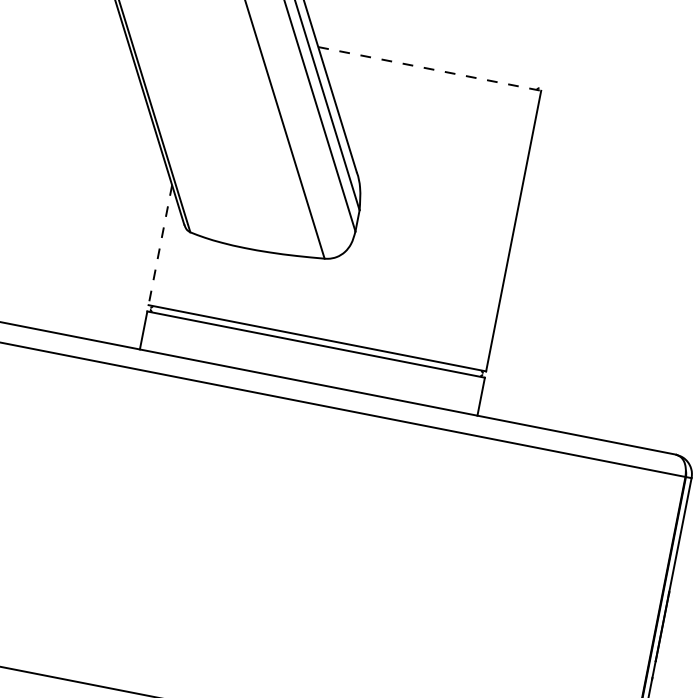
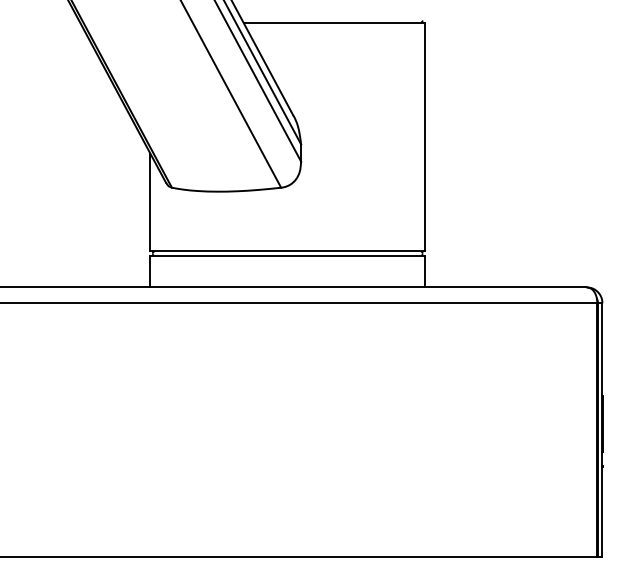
line: (430, 68) -> (334, 22), dashed -> solid
line: (160, 245) -> (150, 202), dashed -> solid

